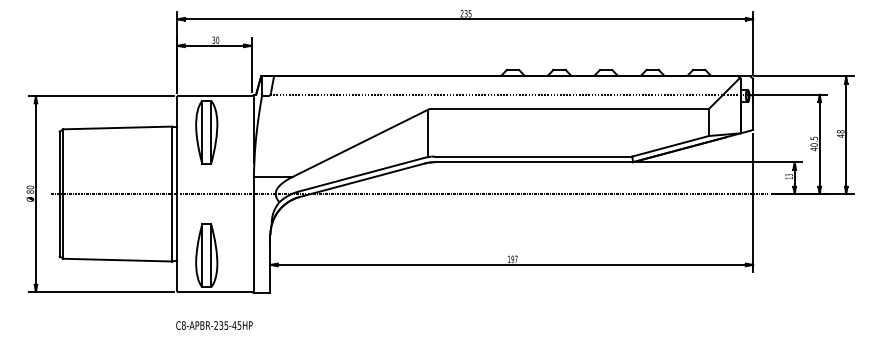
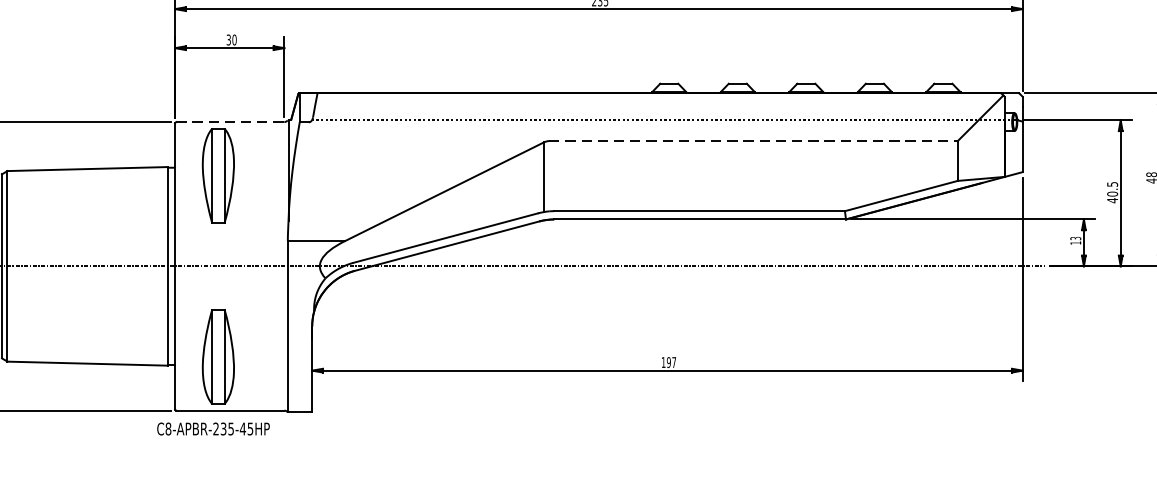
line: (214, 96) -> (229, 122), solid -> dashed
line: (570, 108) -> (753, 140), solid -> dashed
text: (214, 325) -> (213, 428), moved

